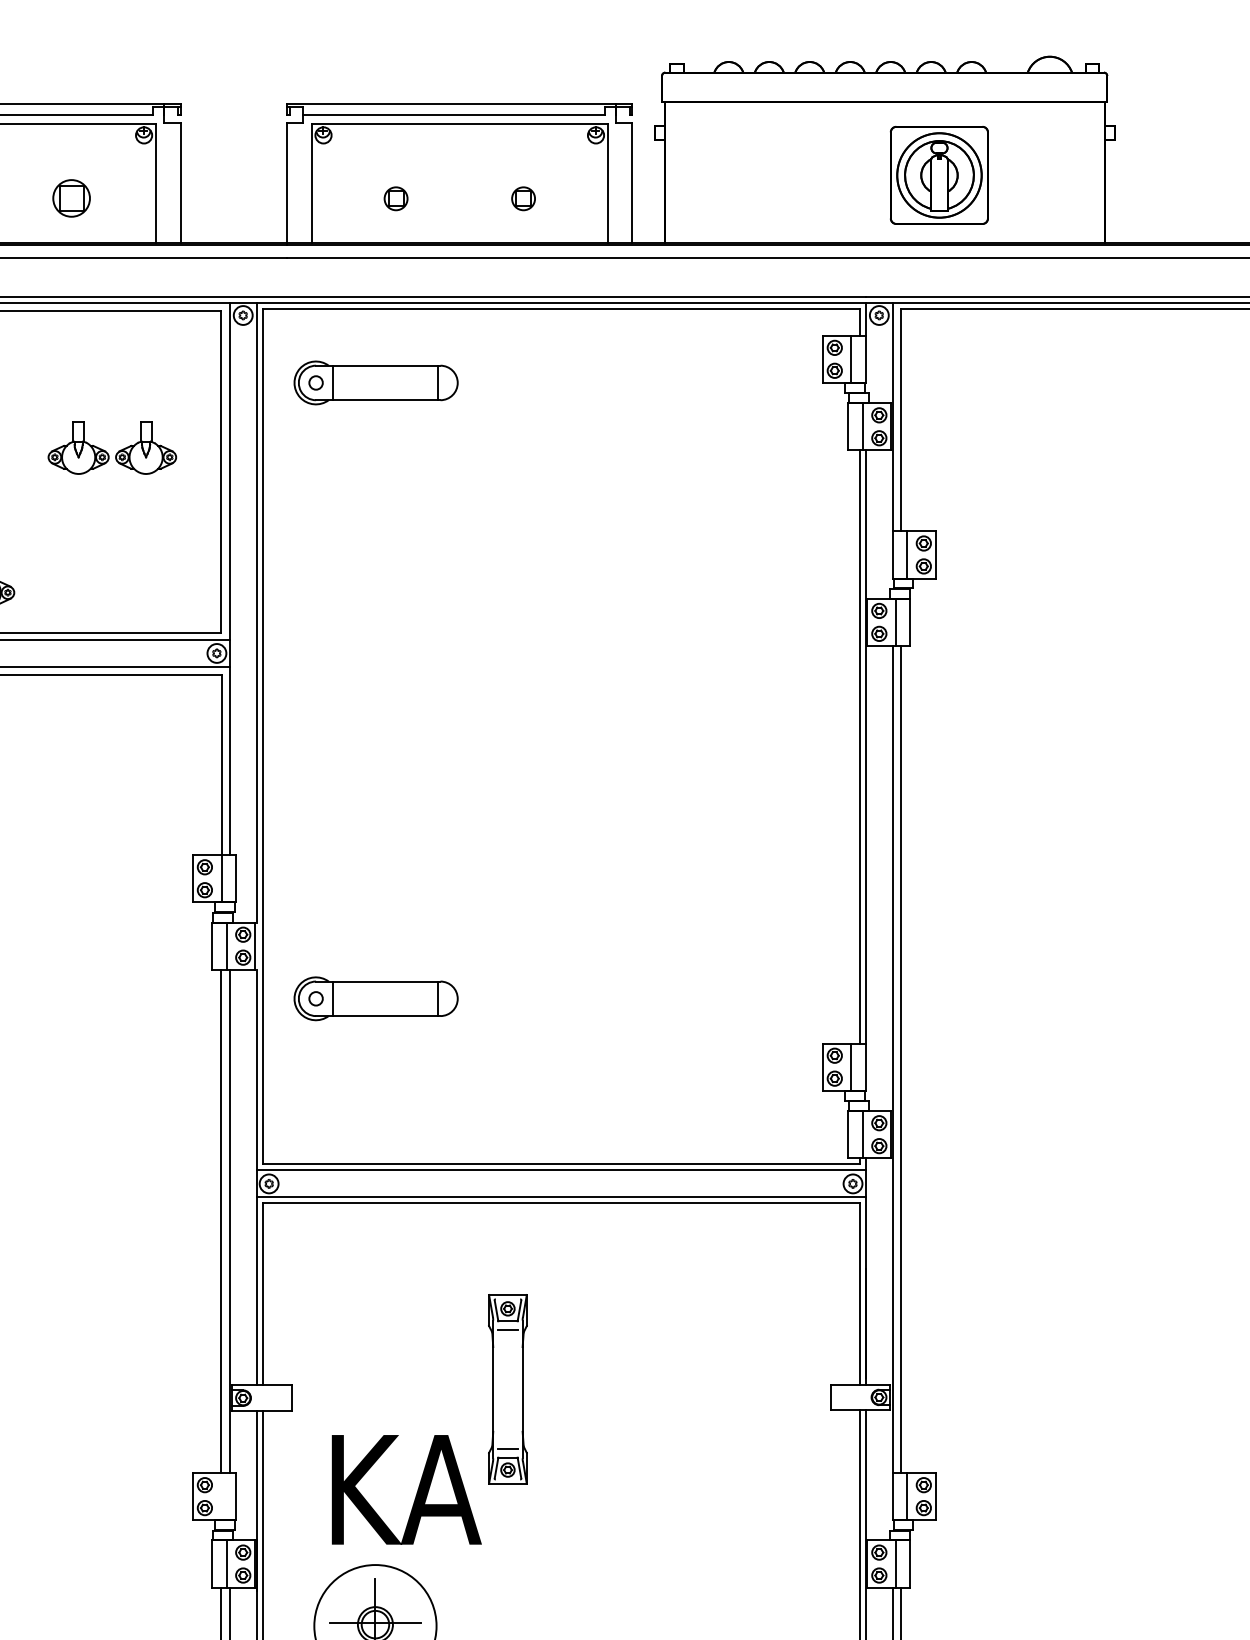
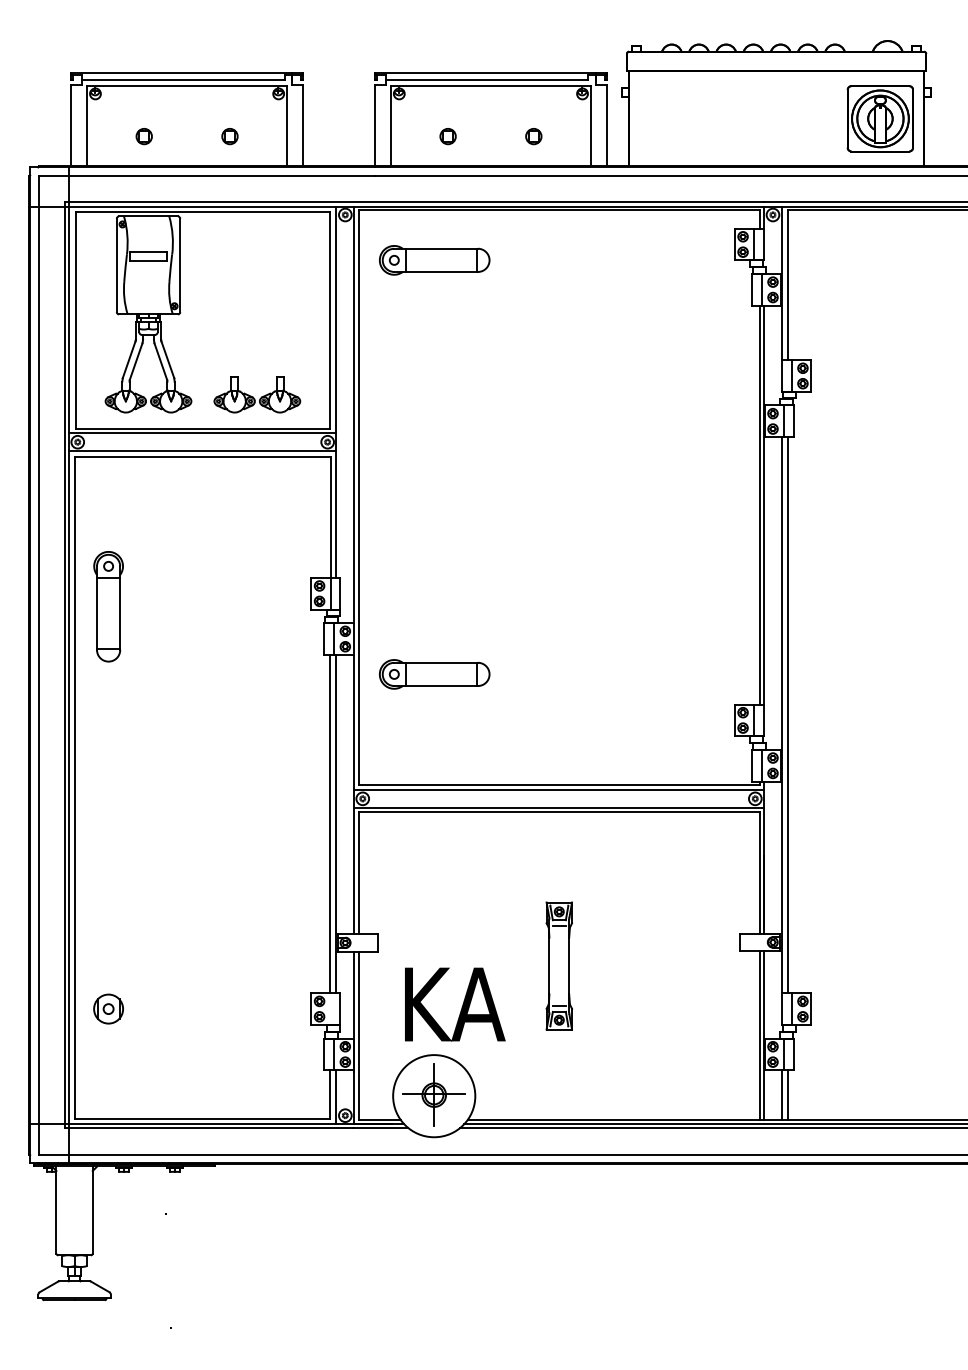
part: (938, 174) -> (879, 118), moved
part: (70, 198) -> (229, 136), size x0.62
part: (112, 447) -> (257, 394), moved
part: (506, 1388) -> (558, 965), moved

